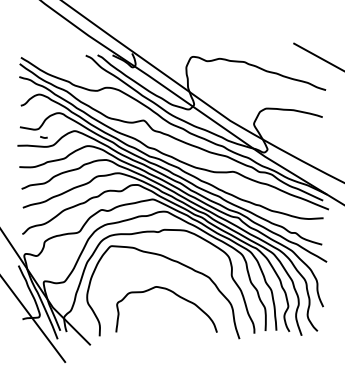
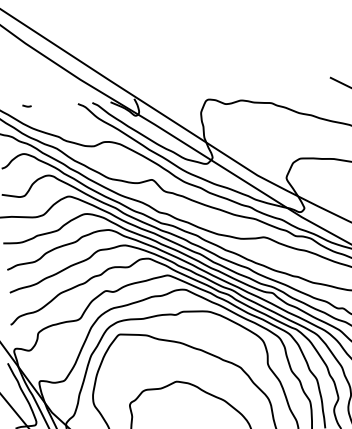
curve: (43, 137) -> (26, 106), moved

